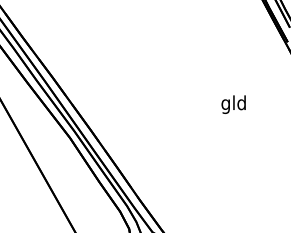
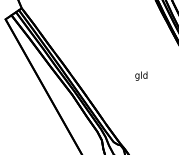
text: (233, 103) -> (141, 75), moved

